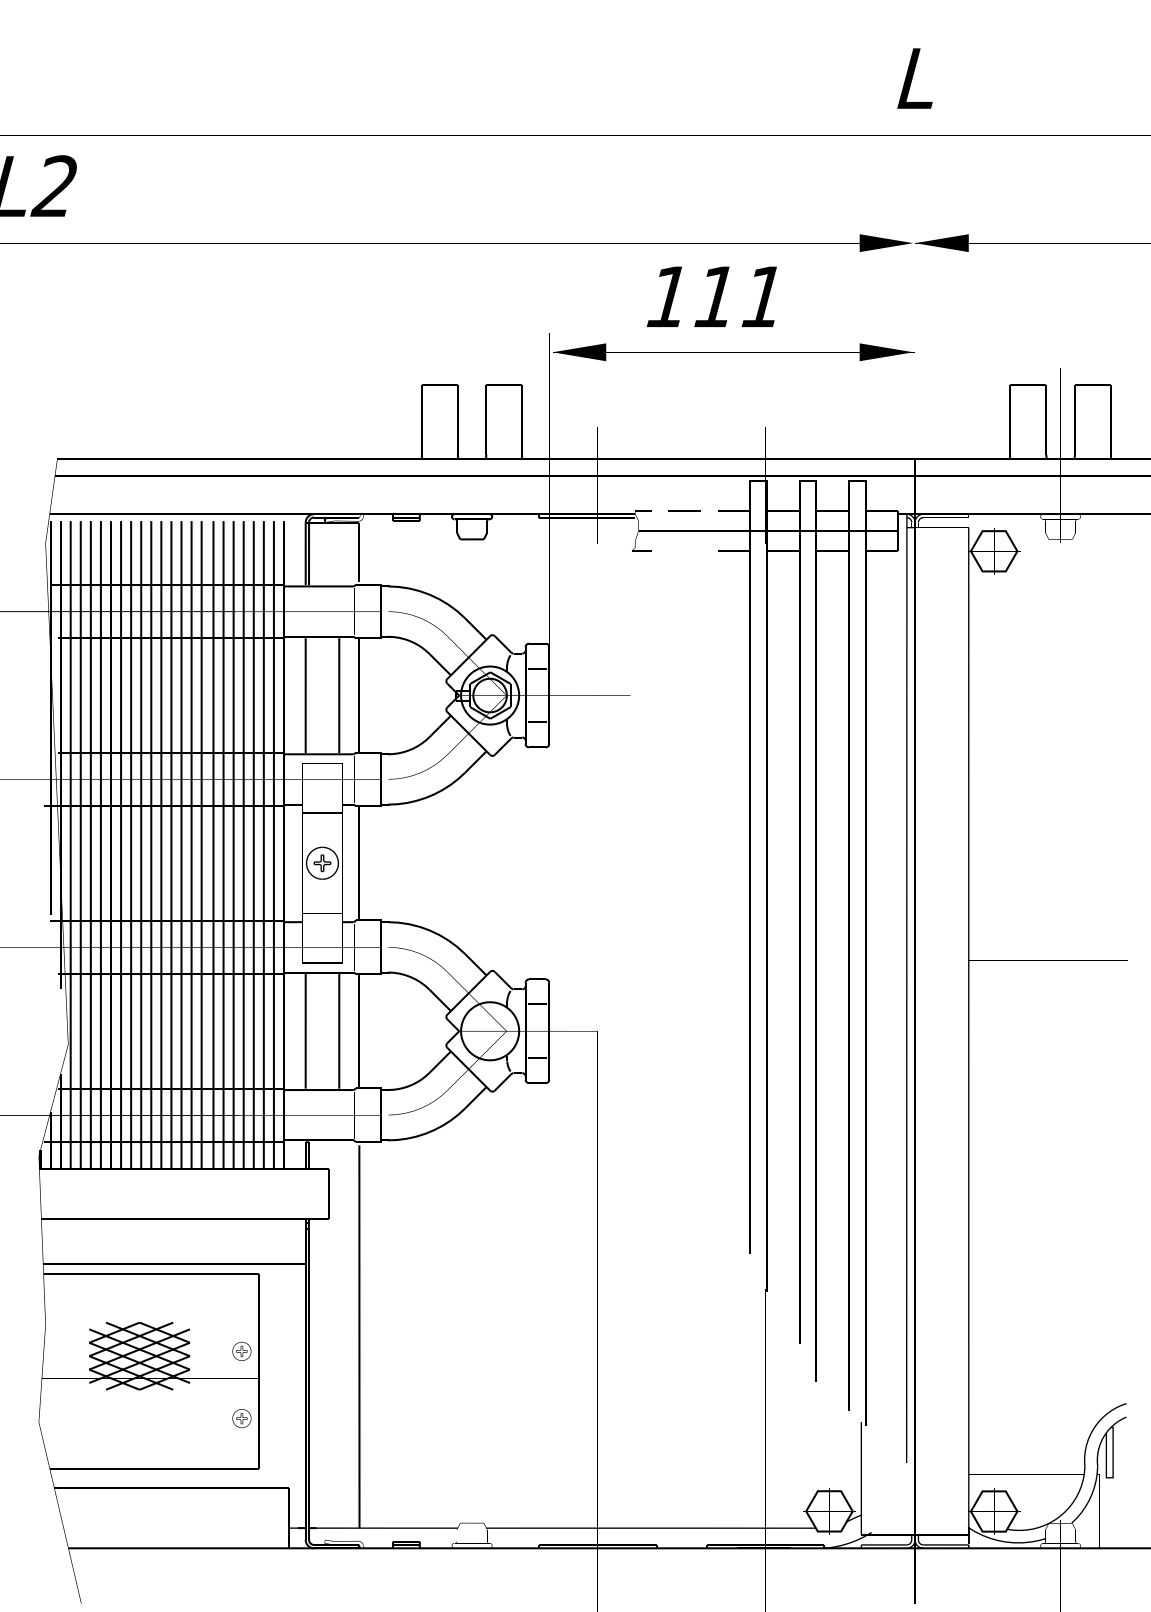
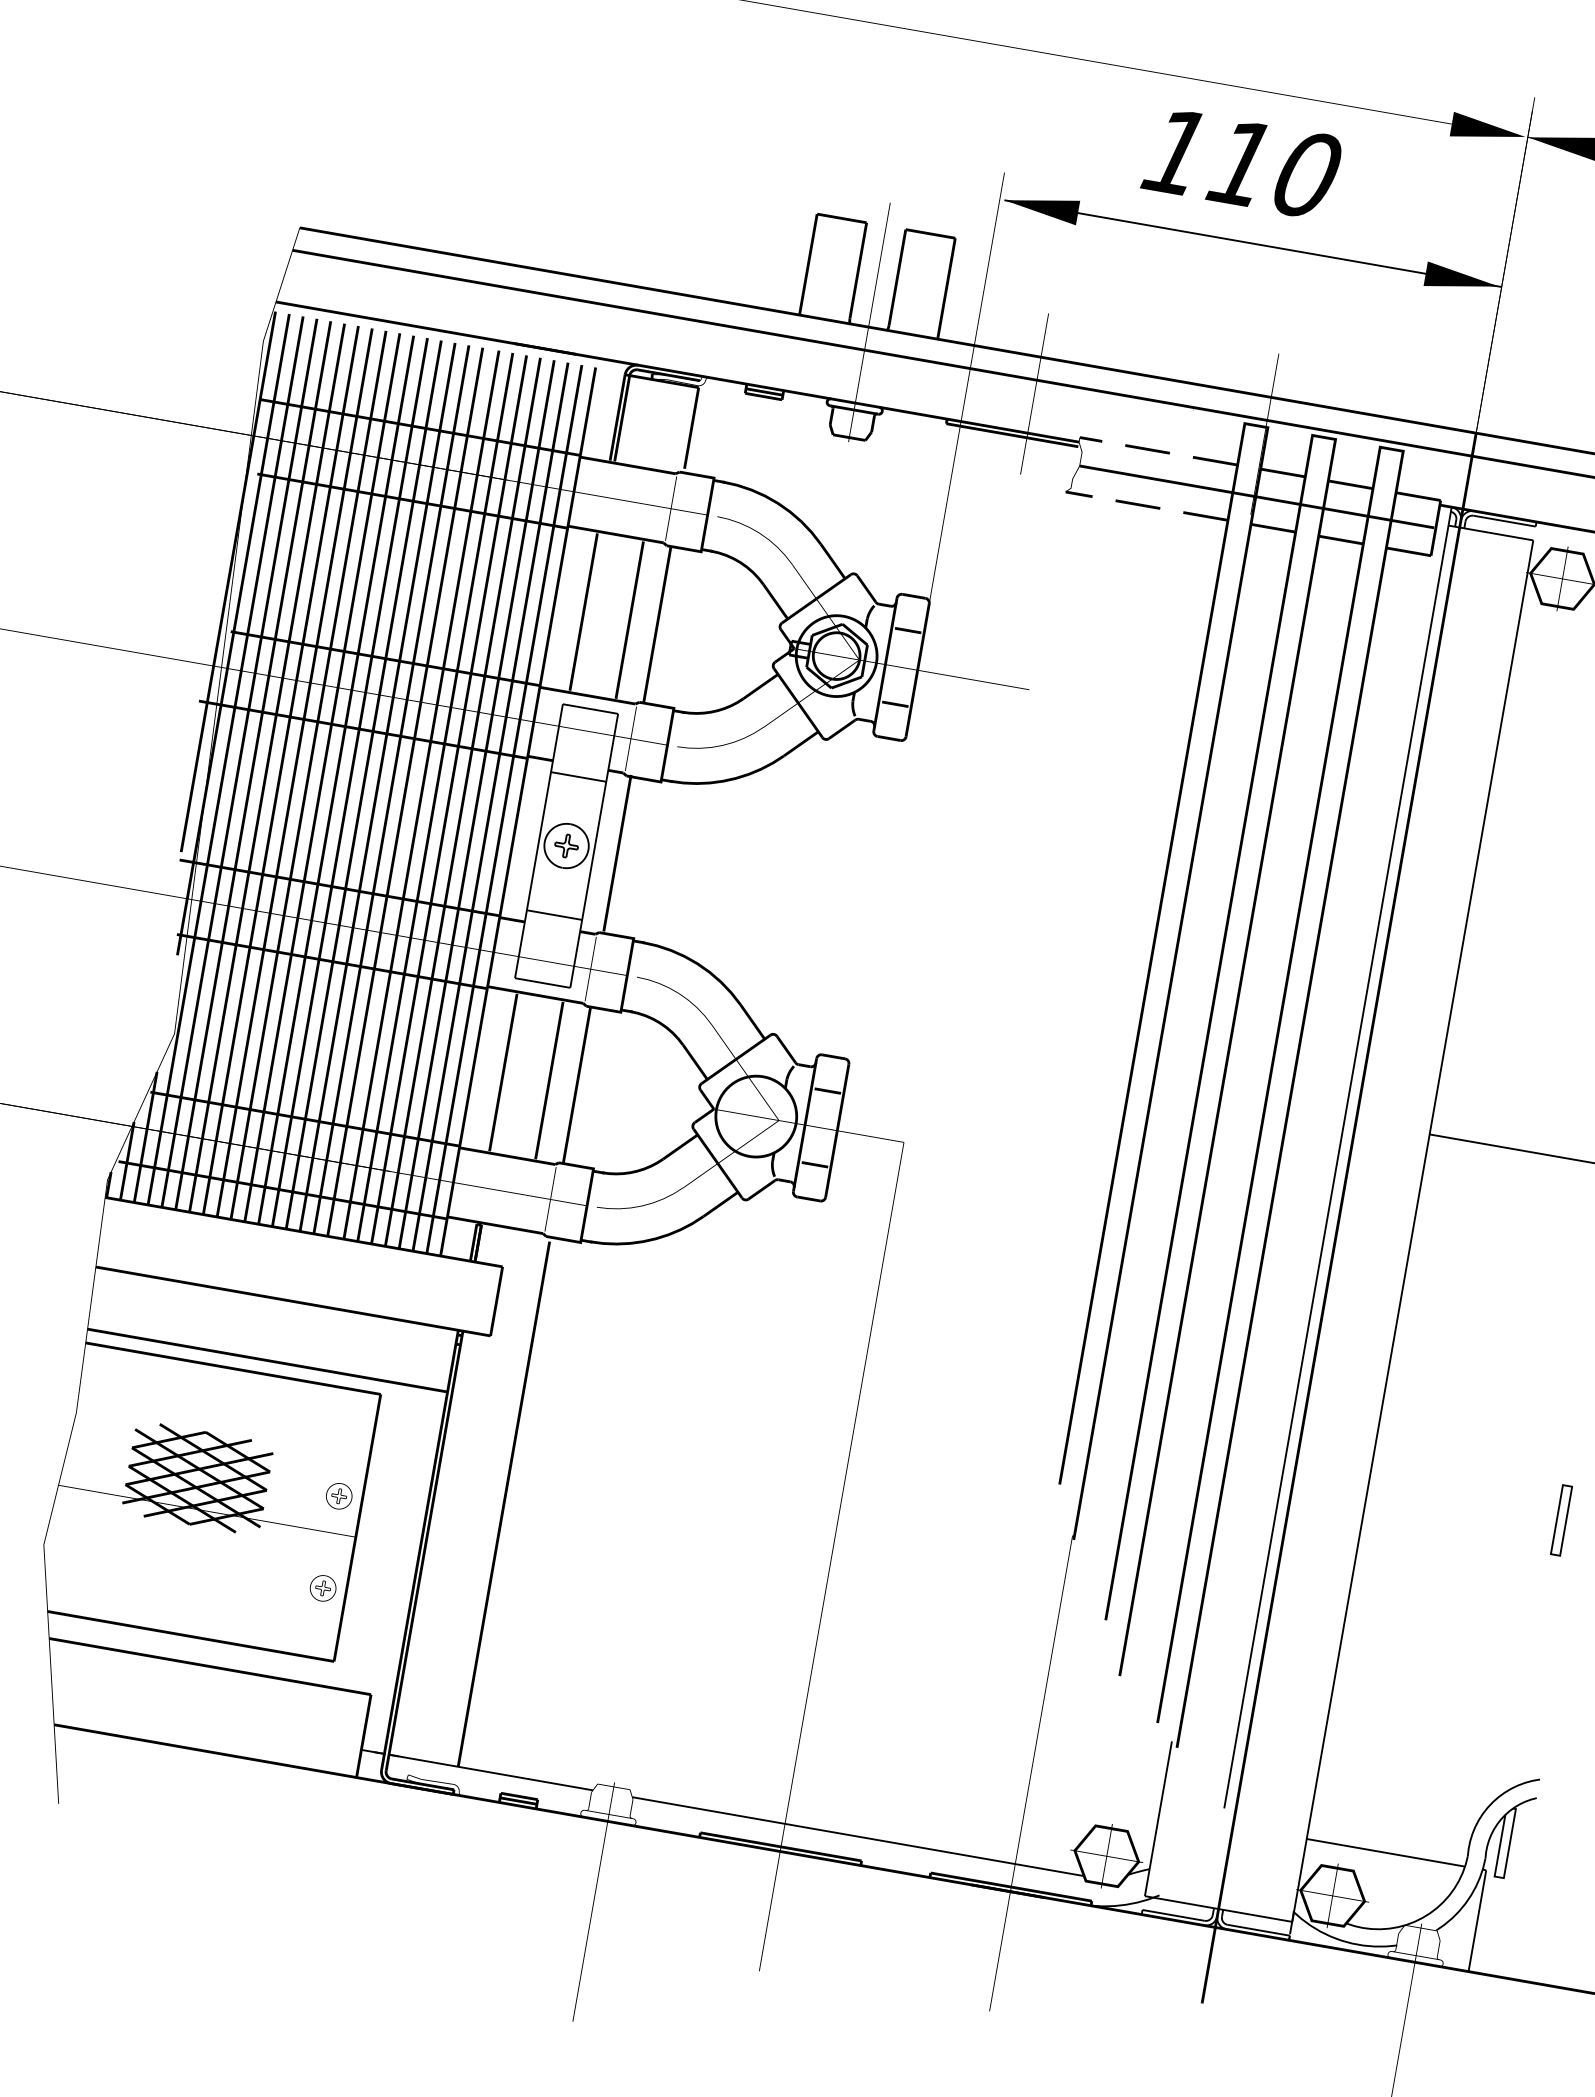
text: (763, 296) -> (1307, 174), 111 -> 110
line: (684, 550) -> (1137, 503), added
part: (1109, 1217) -> (1561, 1520), added

